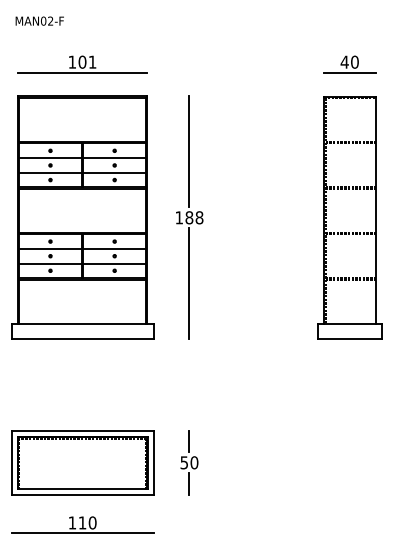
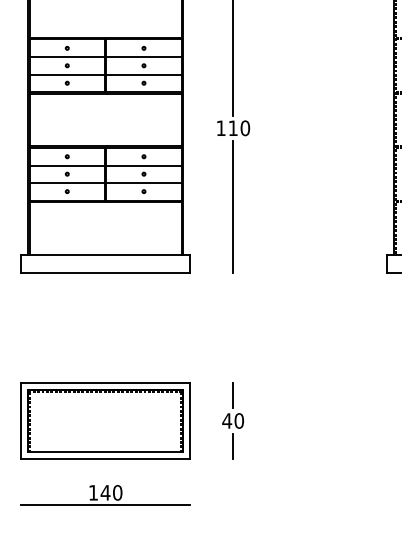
text: (194, 217) -> (239, 127), 188 -> 110
text: (184, 462) -> (227, 420), 50 -> 40
text: (82, 522) -> (105, 492), 110 -> 140

